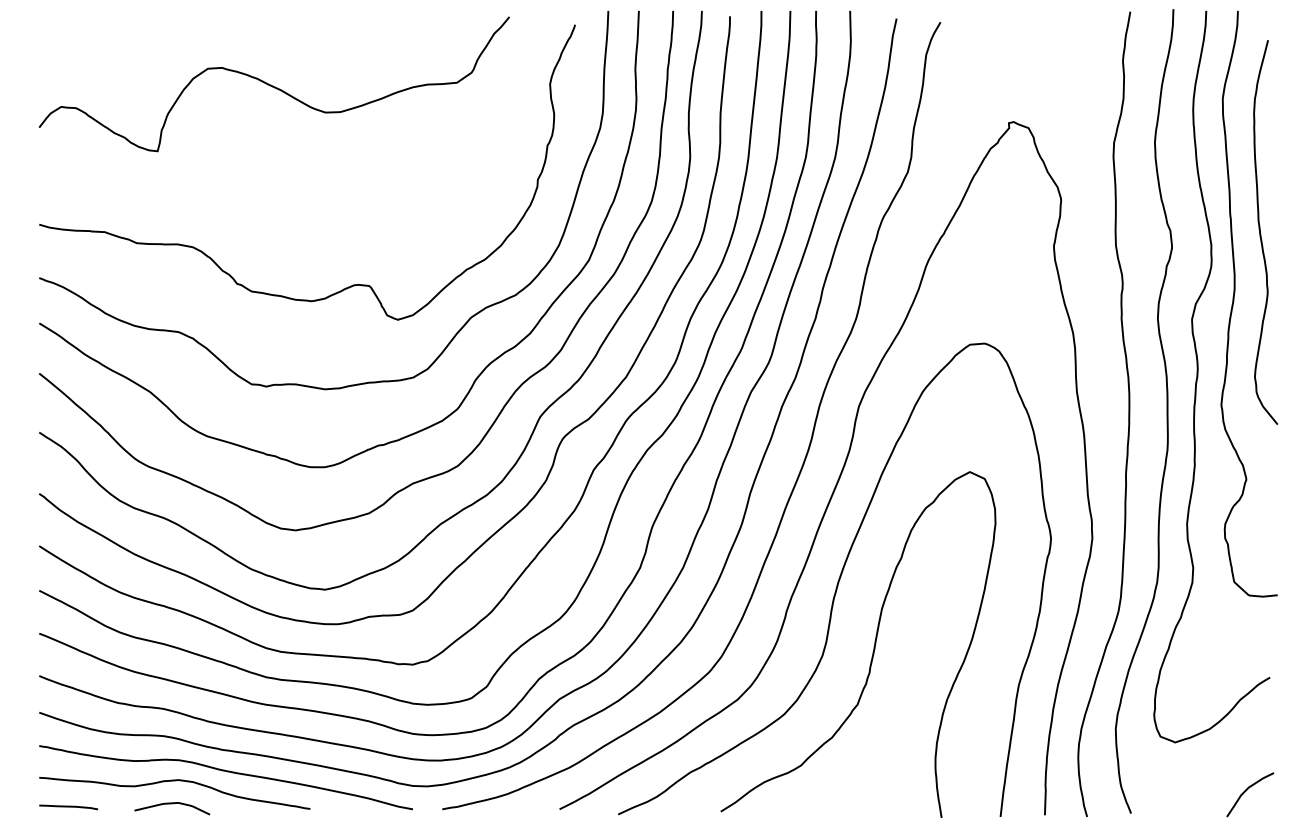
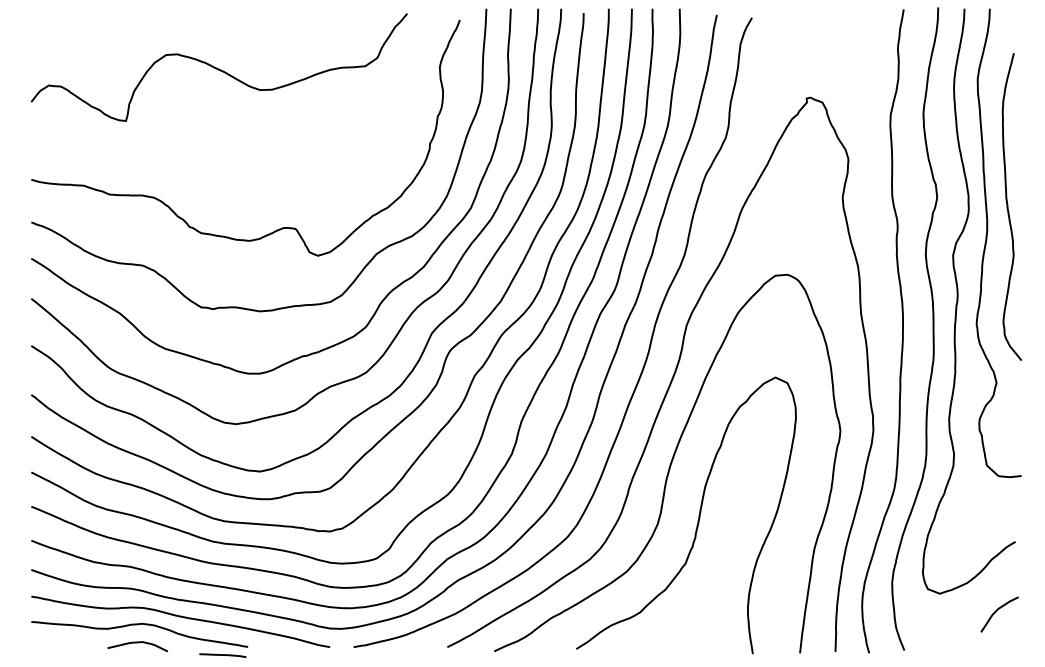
curve: (1261, 231) -> (1008, 206), moved
curve: (1247, 790) -> (997, 611), moved
line: (68, 807) -> (222, 655), moved

